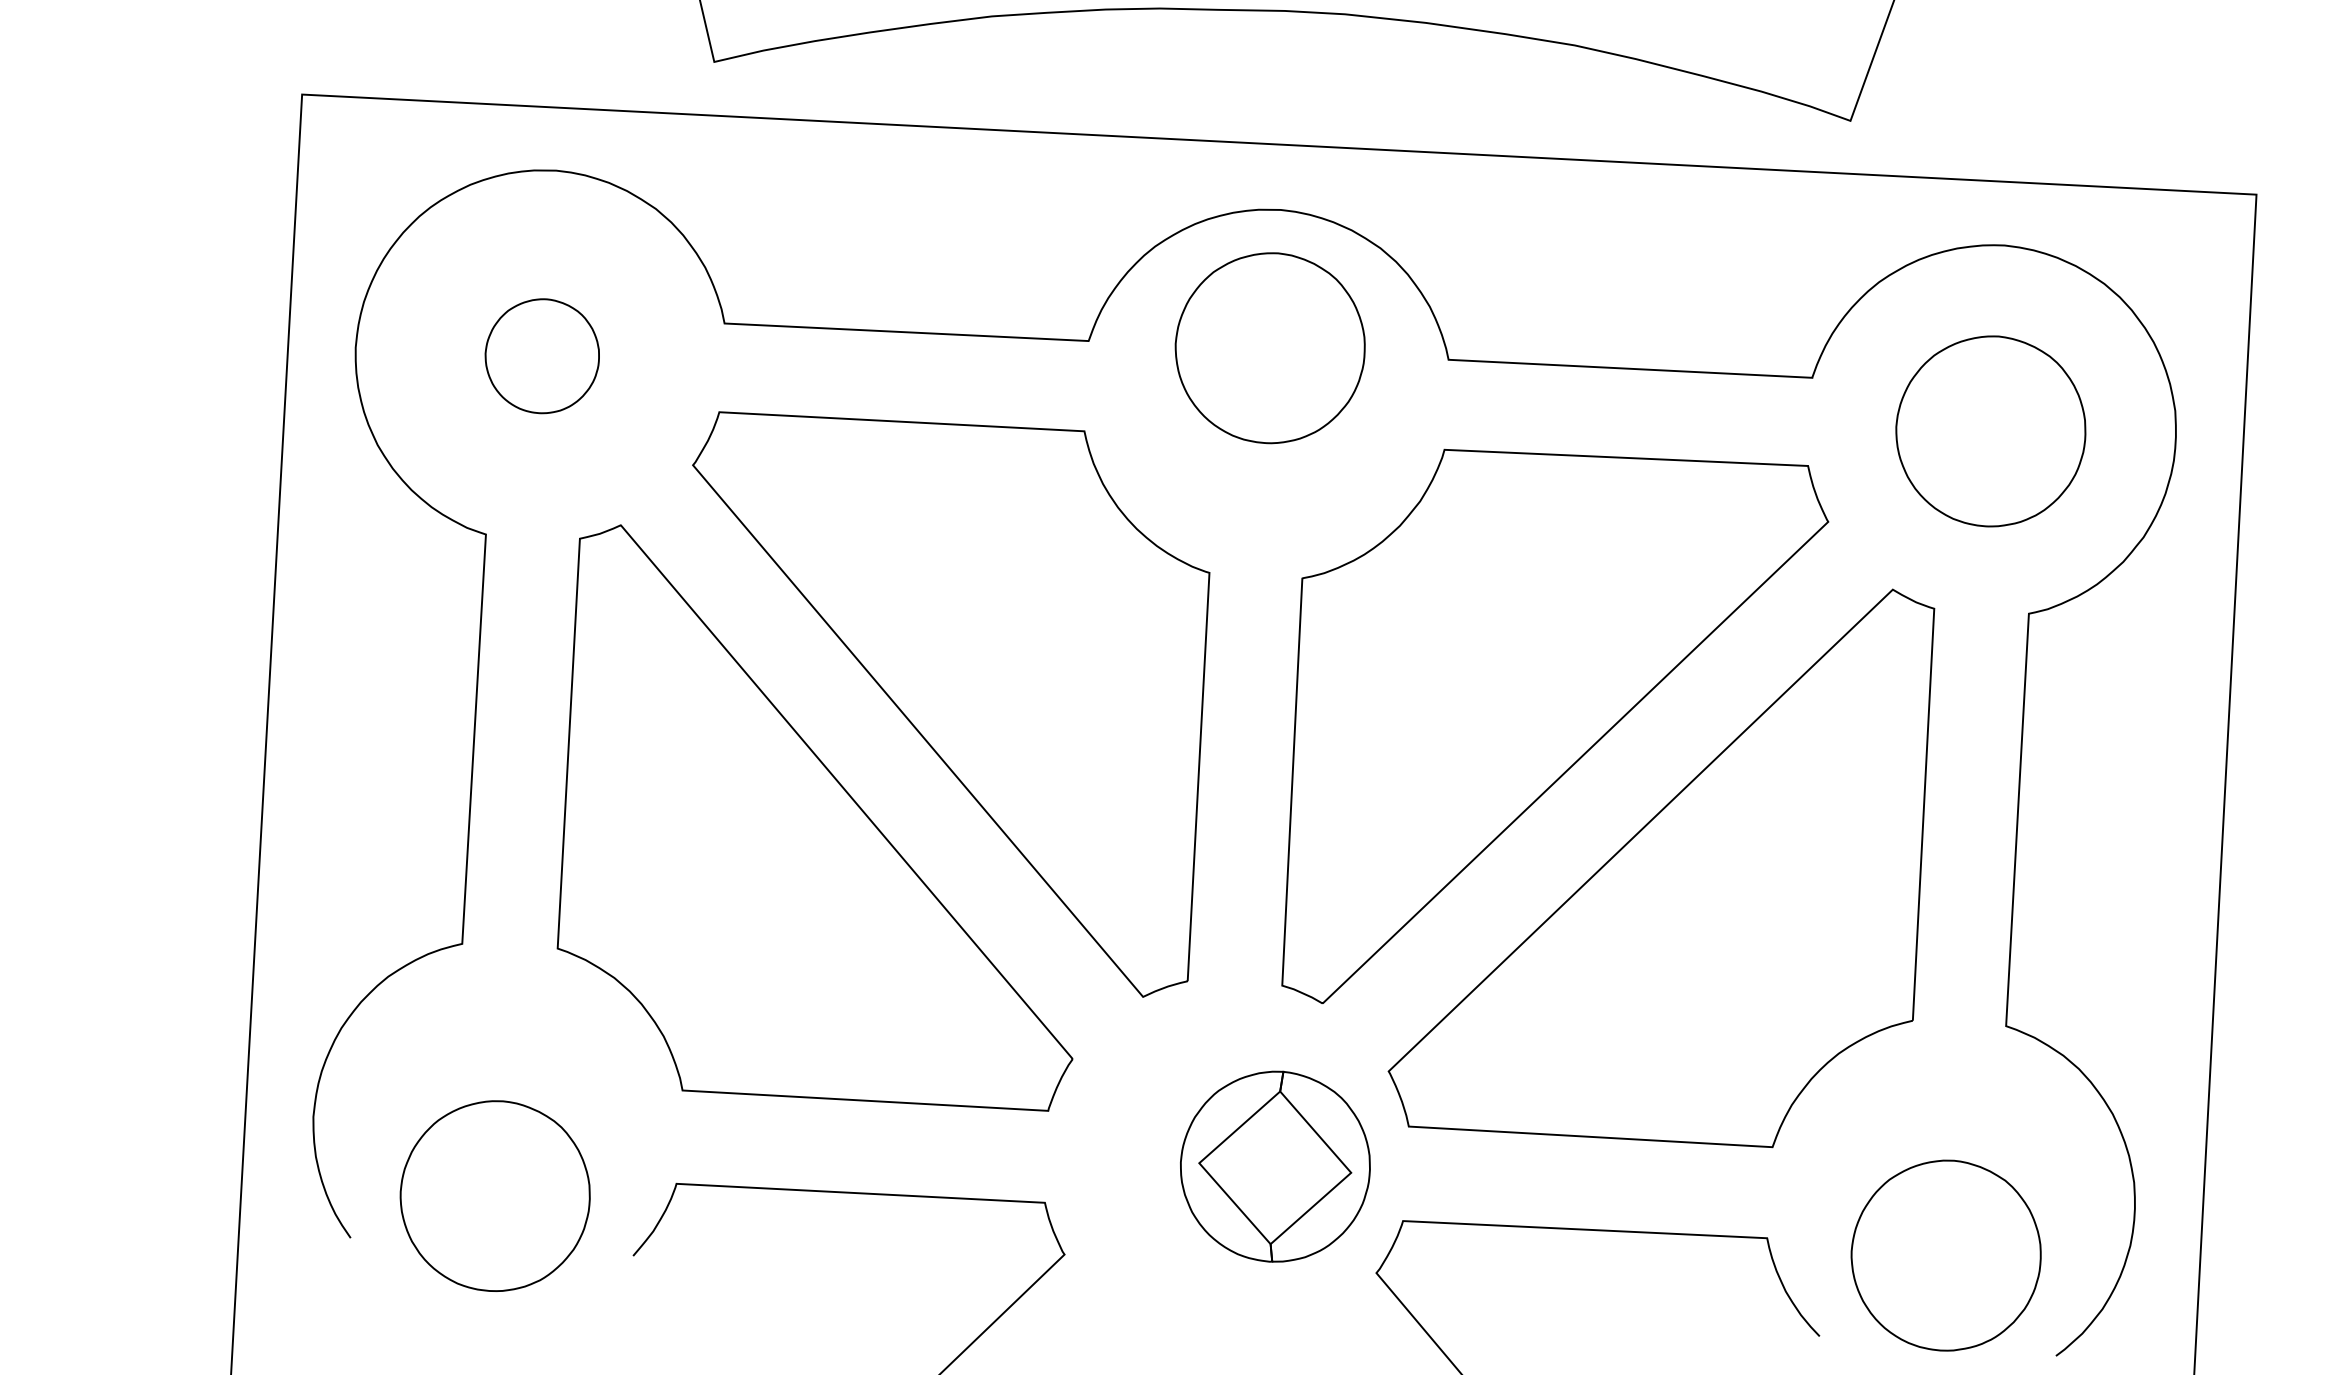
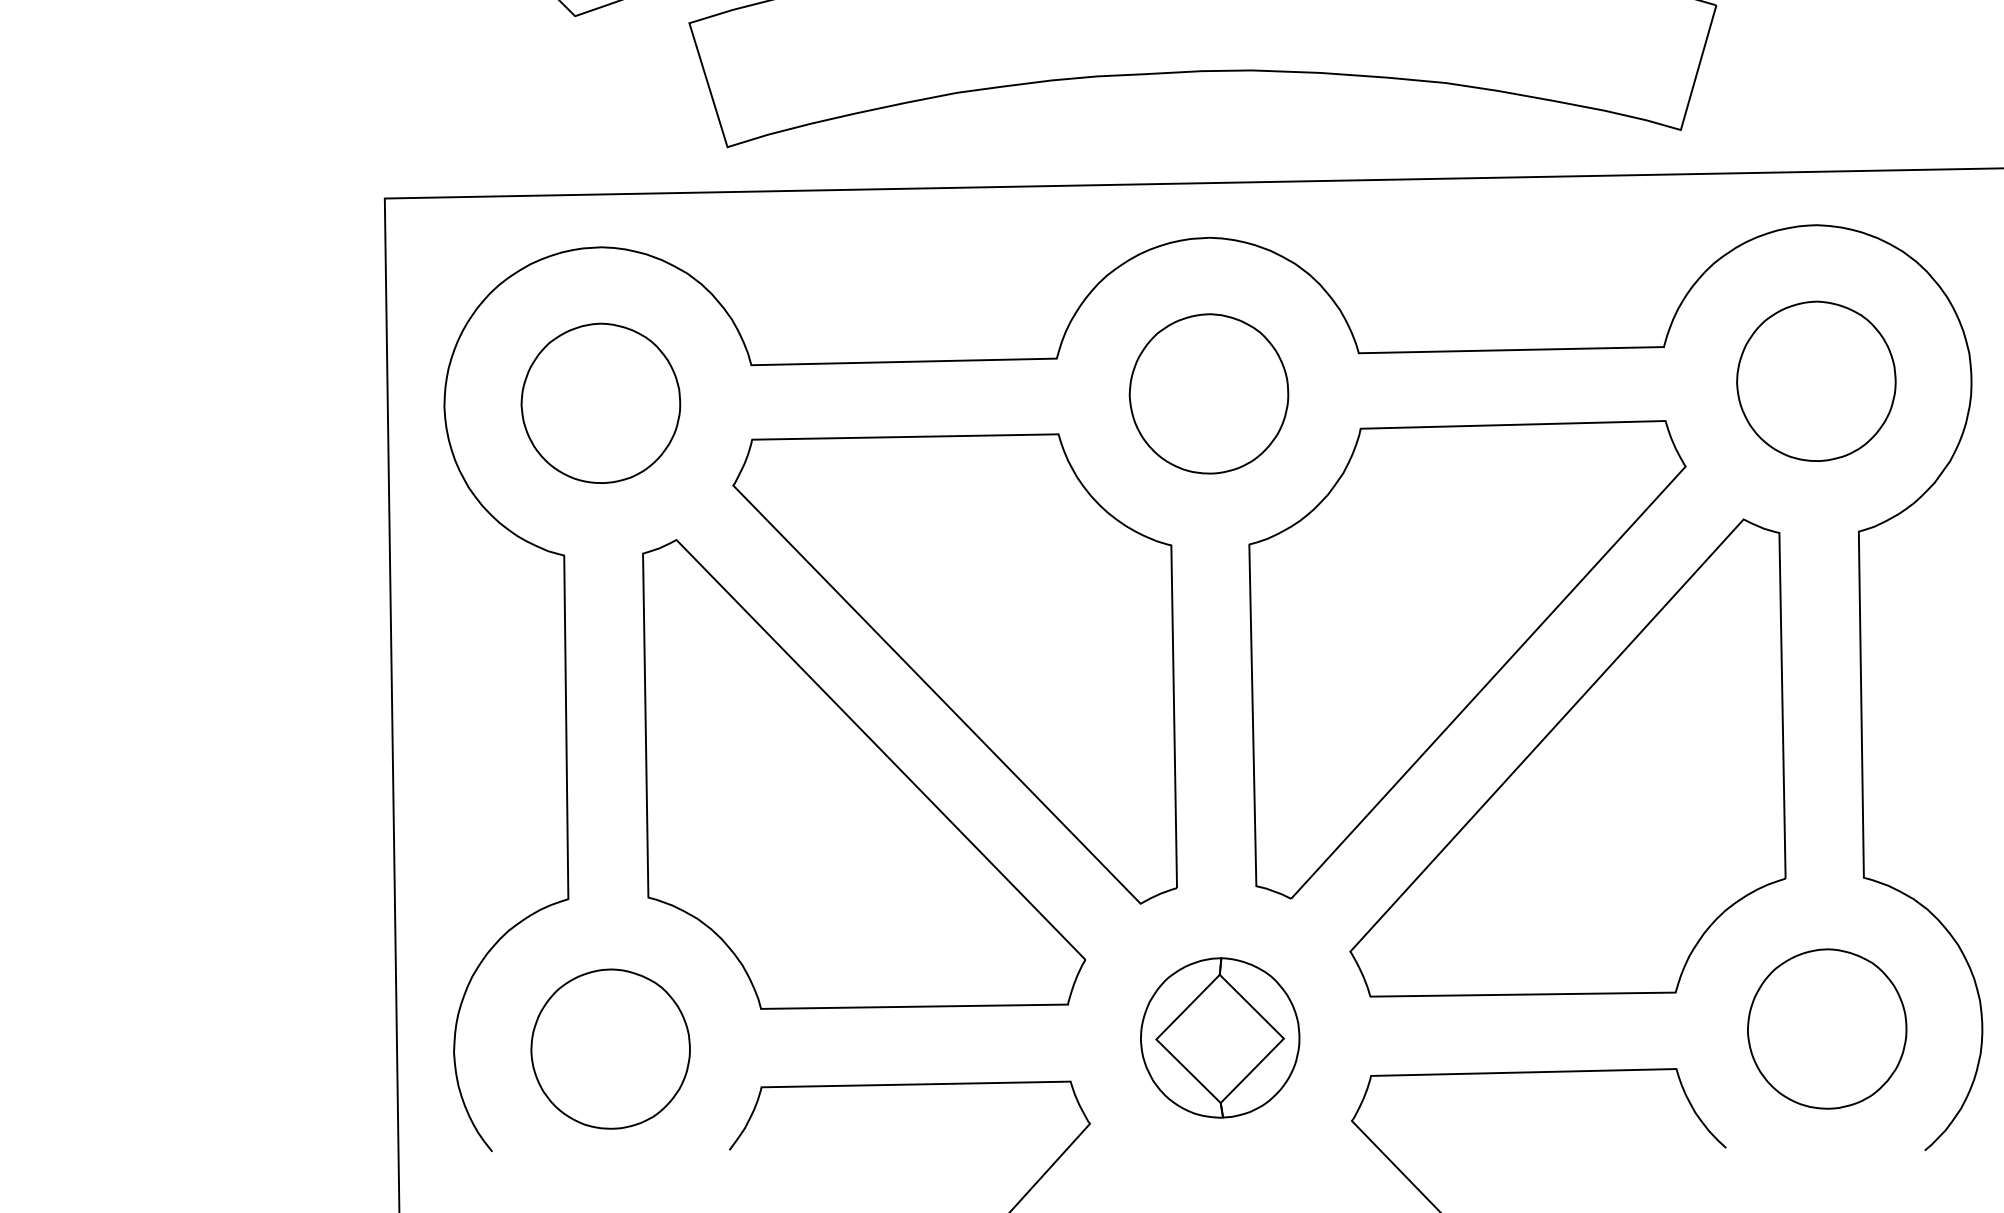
part: (1269, 347) -> (1208, 393), moved
part: (541, 355) -> (600, 402), size x1.67
part: (1275, 1166) -> (1220, 1037), moved
part: (495, 1195) -> (610, 1048), moved
part: (1946, 1254) -> (1827, 1028), moved

